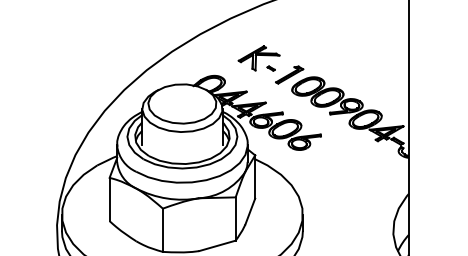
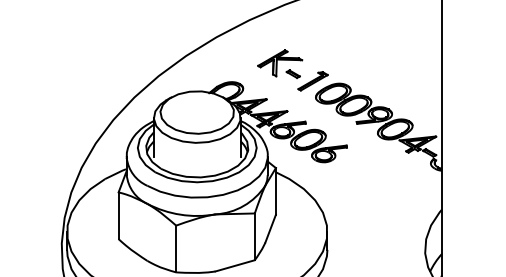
part: (270, 68) -> (292, 74), size x1.67

